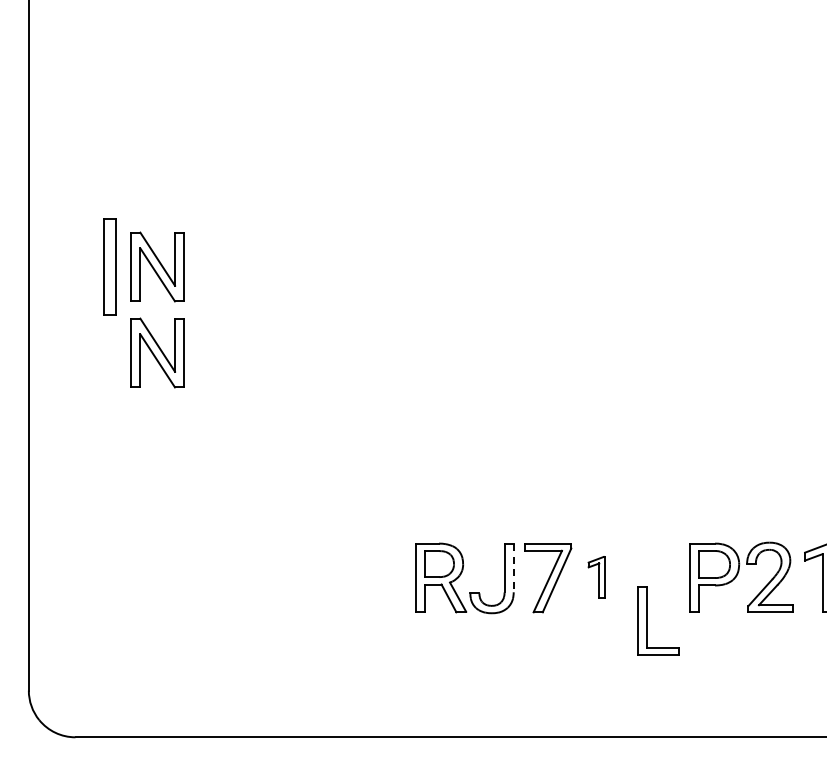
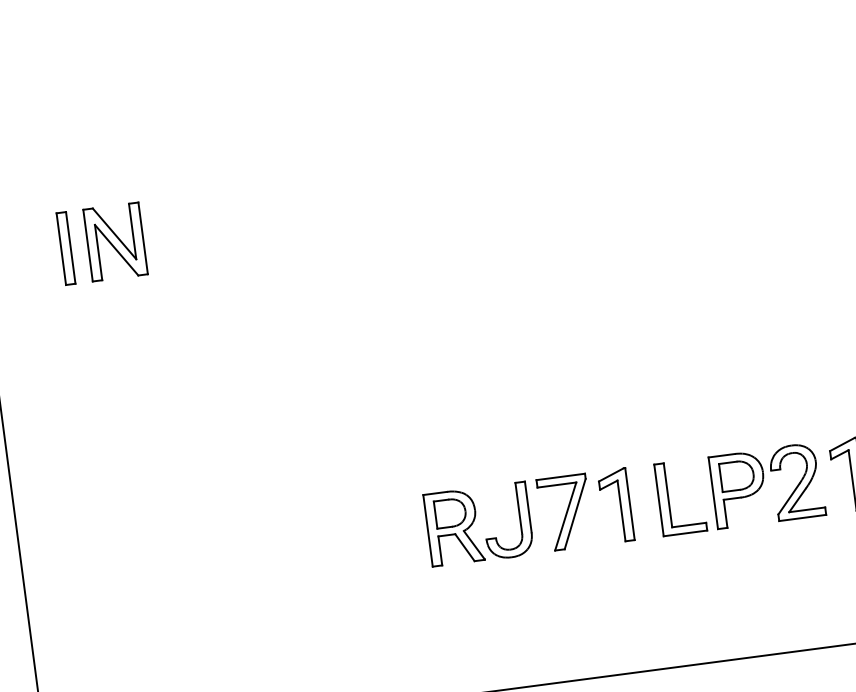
part: (110, 266) -> (66, 247), size x0.71
part: (157, 352) -> (127, 331), removed
line: (513, 568) -> (528, 507), dashed -> solid
part: (596, 577) -> (615, 505), size x1.67
part: (647, 620) -> (669, 498), moved

